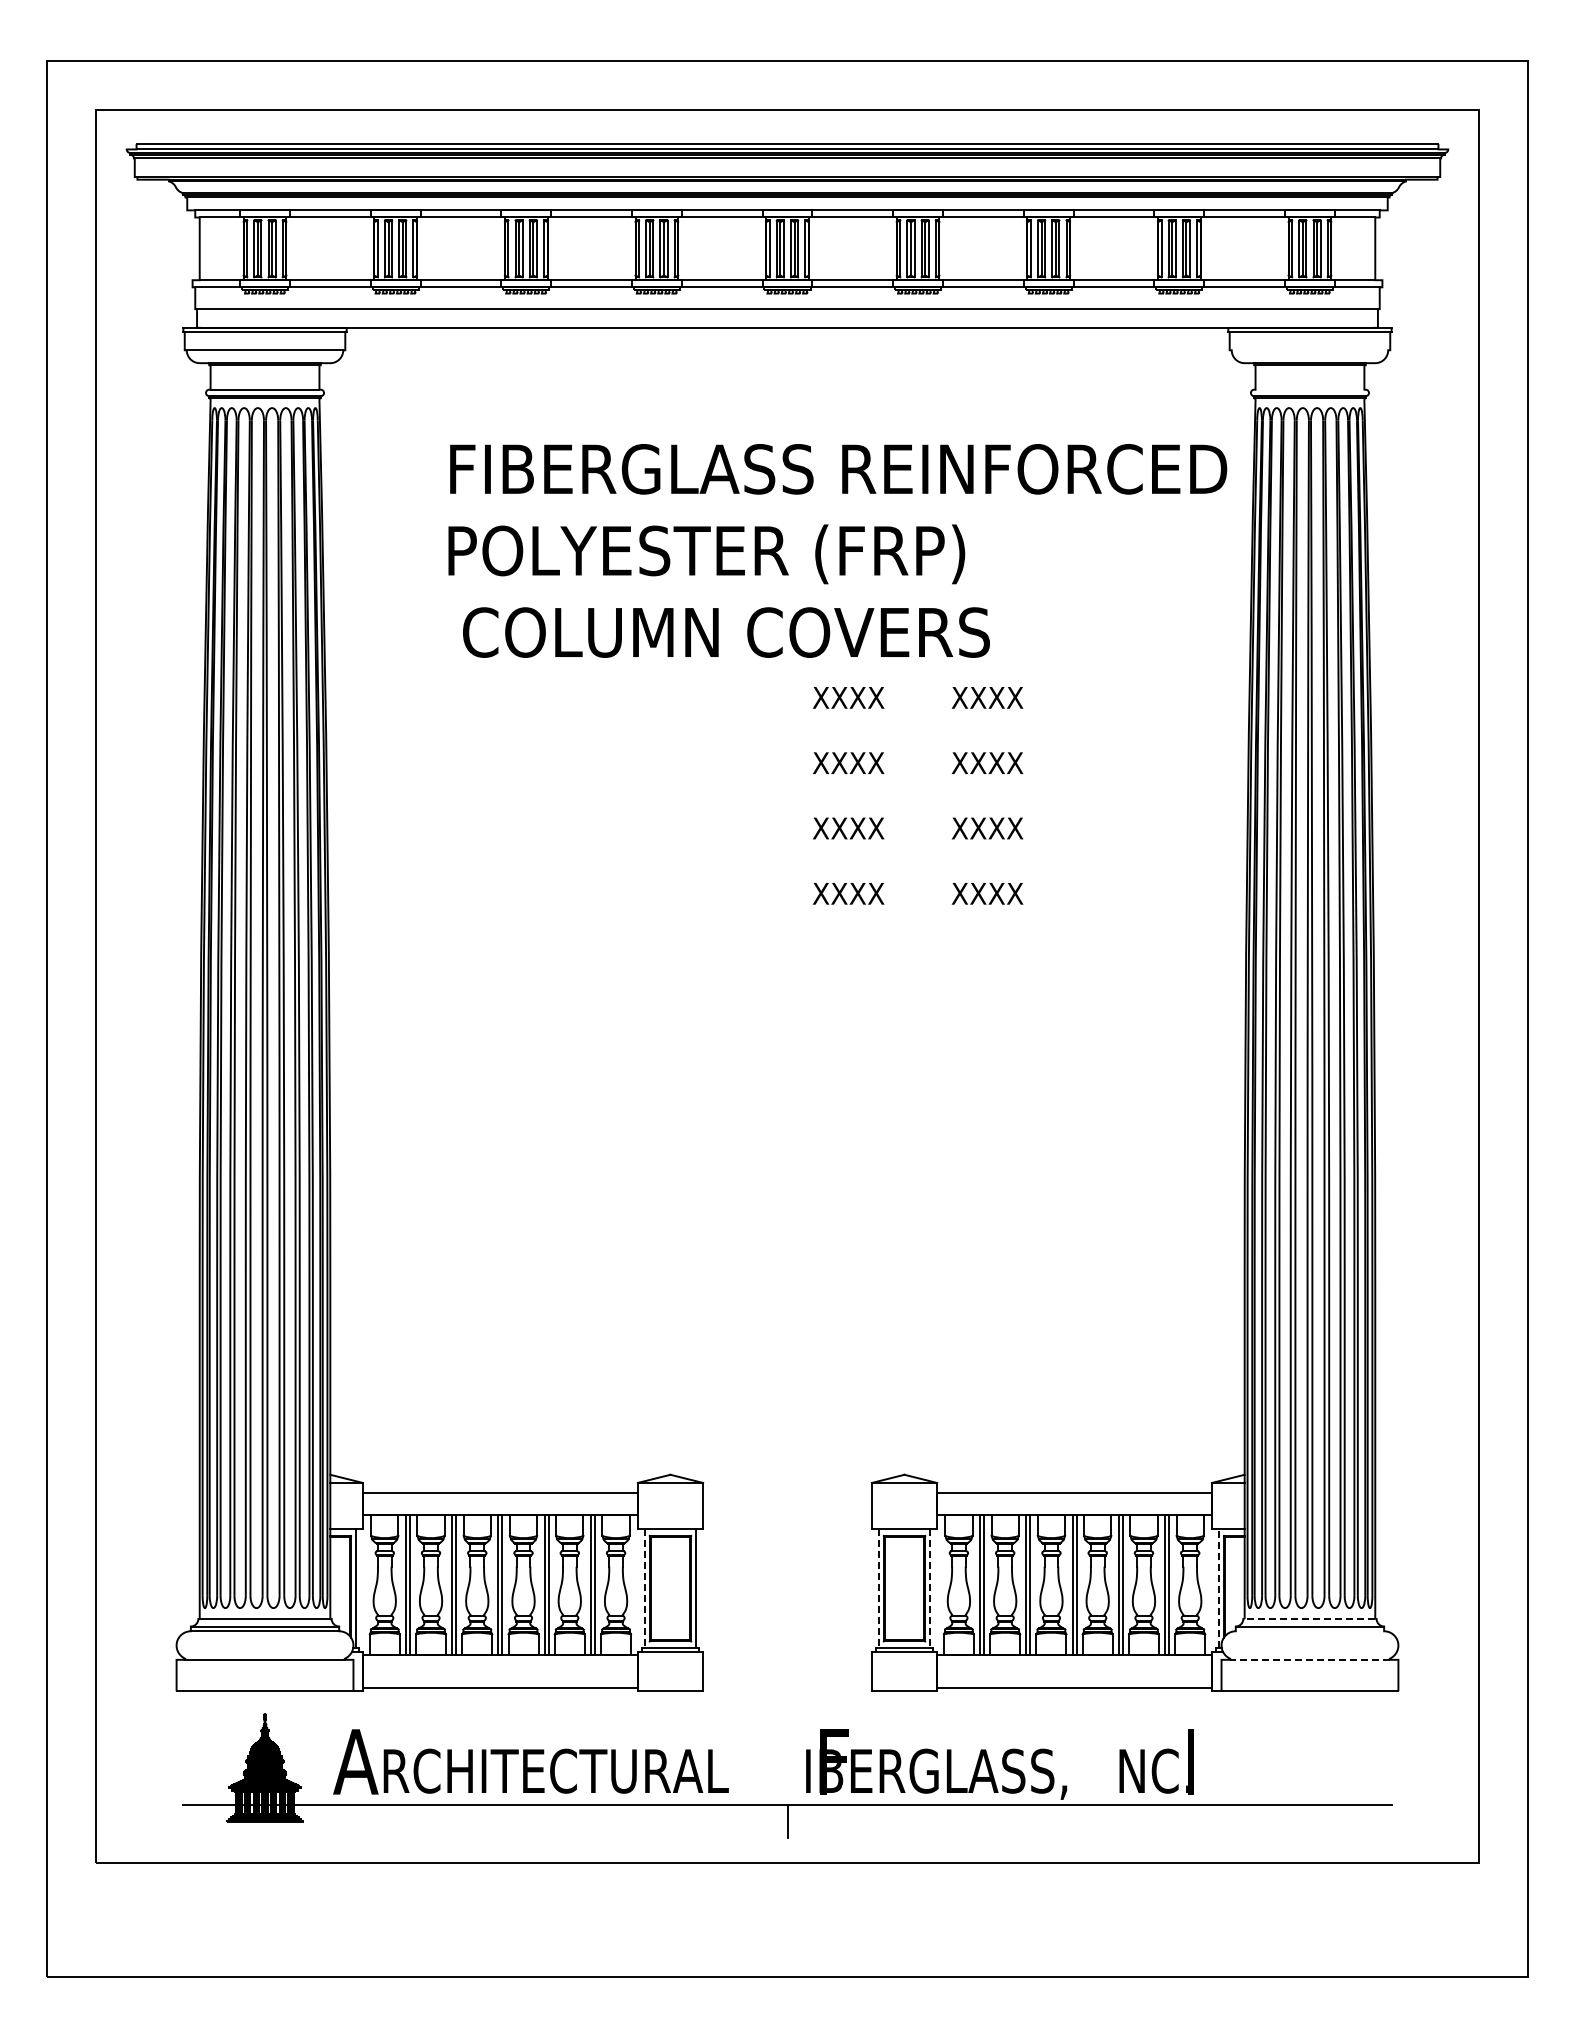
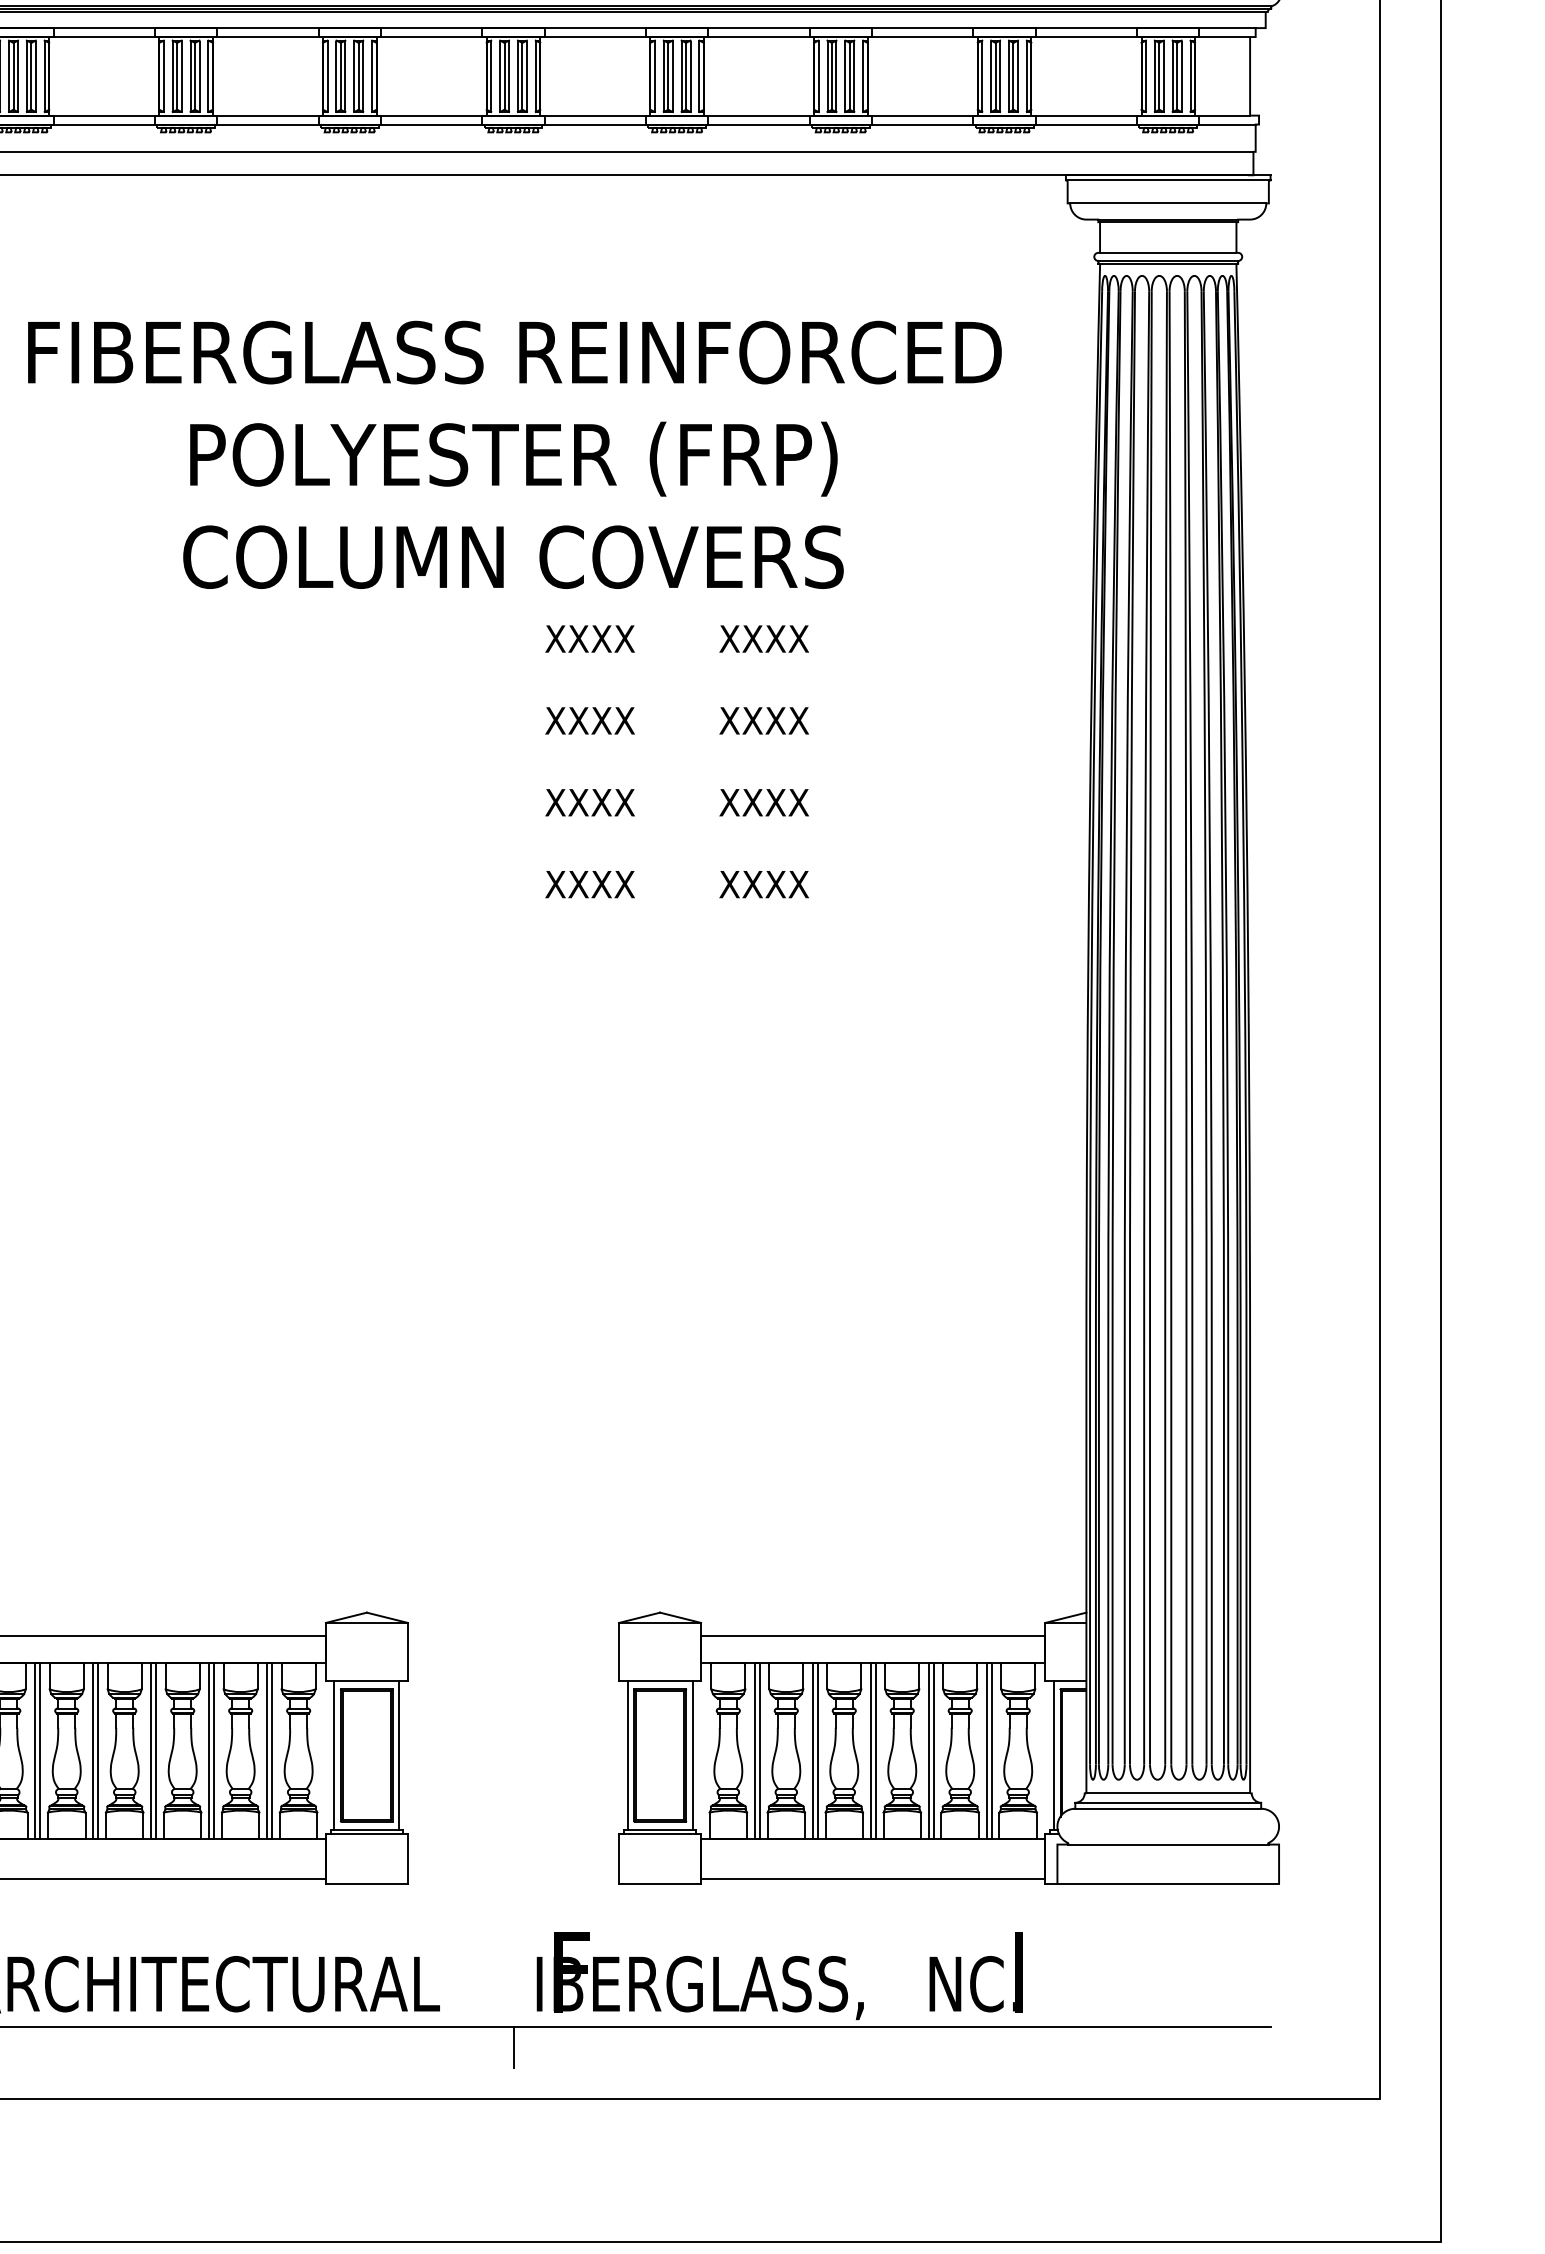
line: (1309, 350) -> (1167, 203), added
line: (1309, 389) -> (1167, 252), added
text: (838, 469) -> (514, 352), moved
text: (706, 554) -> (513, 459), moved
text: (726, 632) -> (513, 557), moved
line: (644, 1588) -> (334, 1755), dashed -> solid
line: (878, 1588) -> (627, 1755), dashed -> solid
line: (930, 1588) -> (692, 1755), dashed -> solid
line: (1218, 1588) -> (1053, 1755), dashed -> solid
line: (1309, 1619) -> (1167, 1794), dashed -> solid
line: (1309, 1631) -> (1167, 1809), added
line: (1309, 1659) -> (1167, 1844), dashed -> solid

